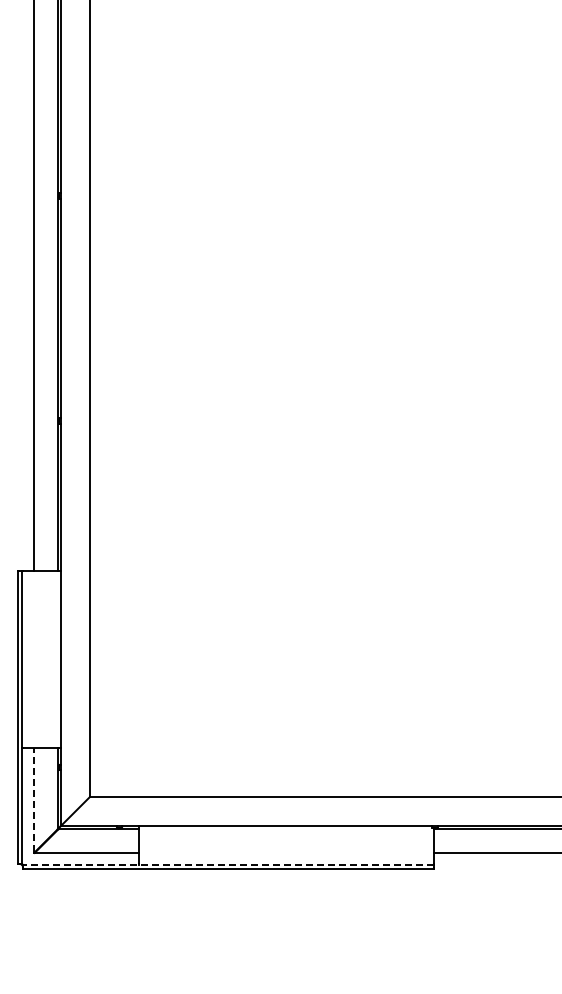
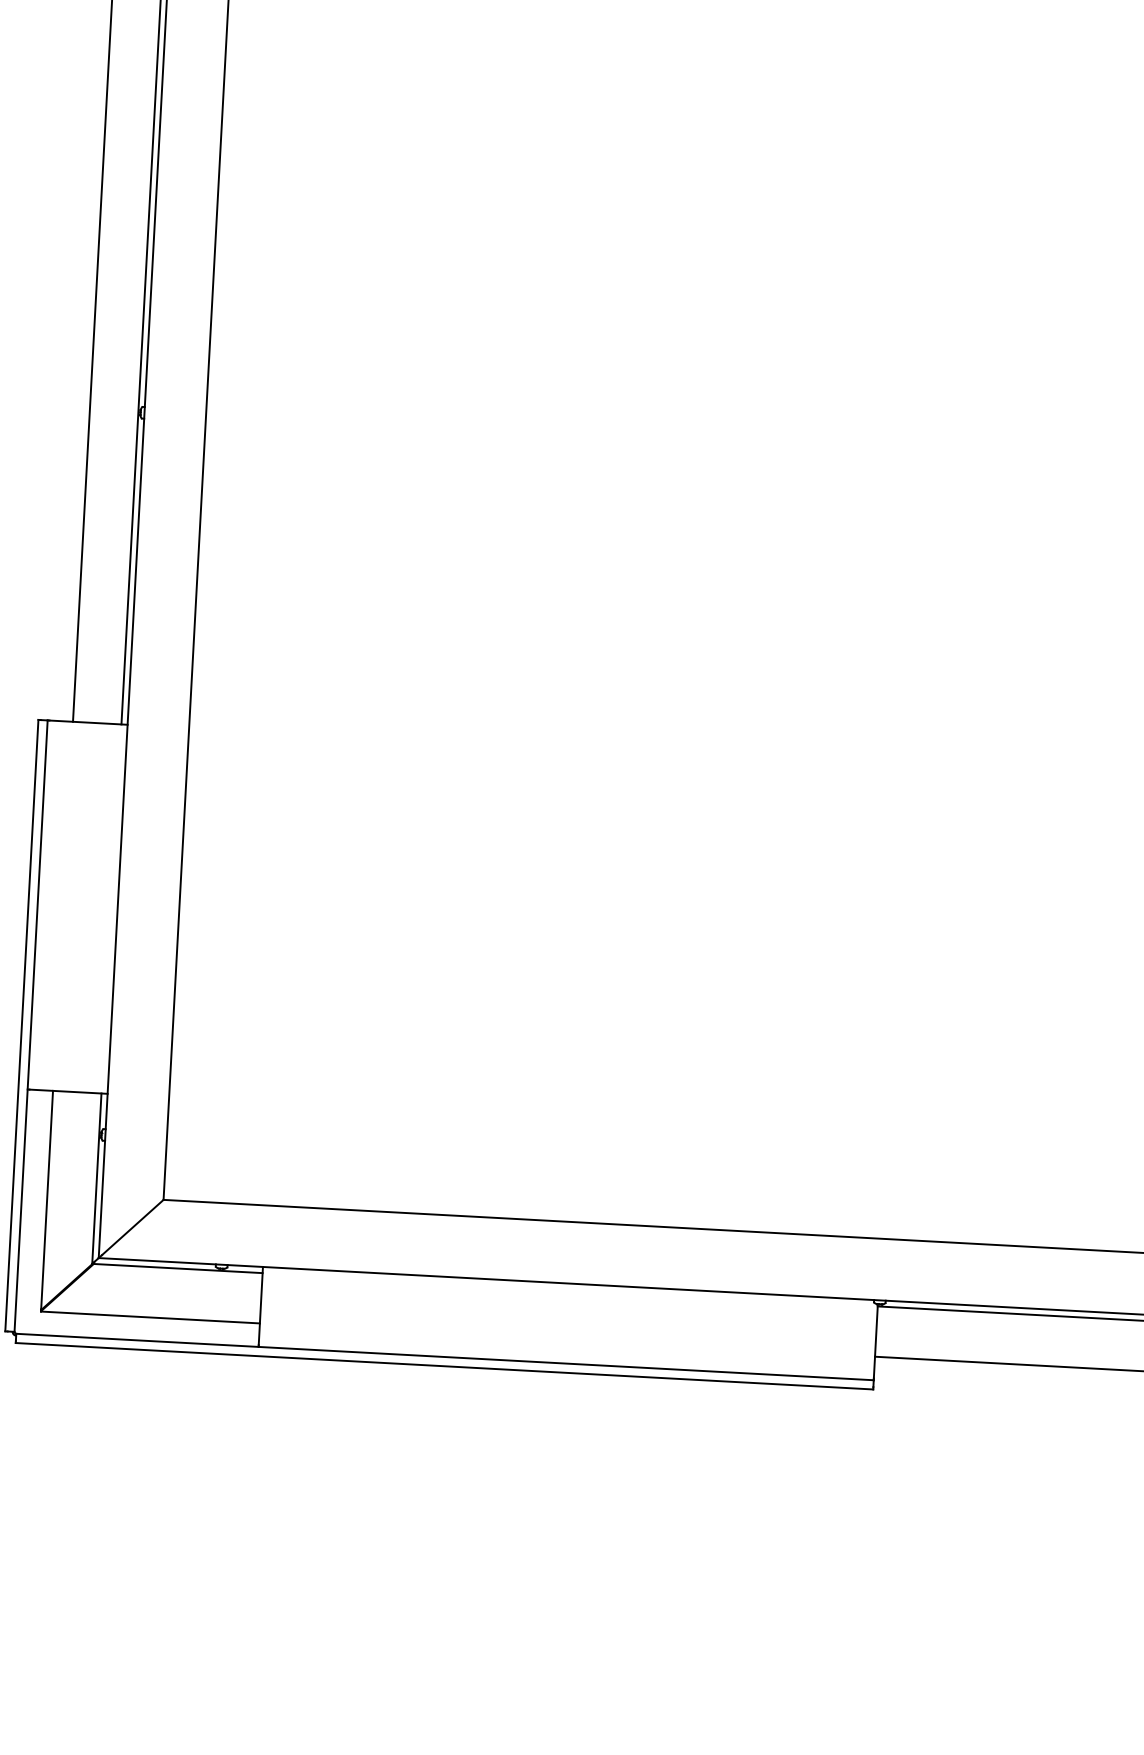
line: (34, 799) -> (47, 1199), dashed -> solid
line: (228, 864) -> (444, 1356), dashed -> solid

